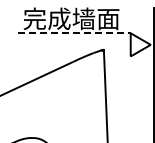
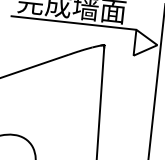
line: (74, 33) -> (73, 23), dashed -> solid

